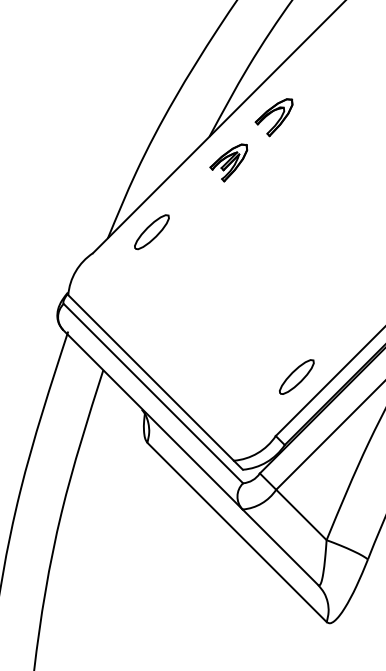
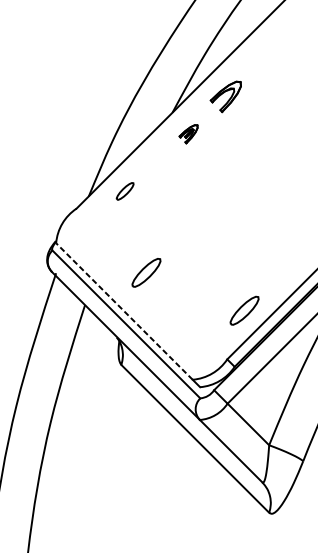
part: (228, 162) -> (188, 133), size x0.6
part: (151, 232) -> (124, 191), size x0.6
part: (177, 330) -> (146, 272), added
line: (150, 377) -> (123, 311), solid -> dashed

